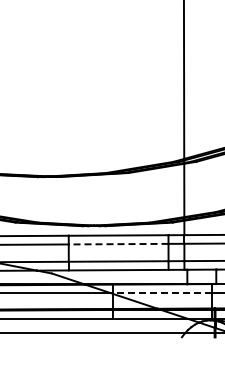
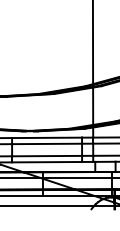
line: (118, 244) -> (46, 144), dashed -> solid
line: (161, 292) -> (77, 177), dashed -> solid

